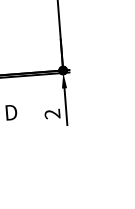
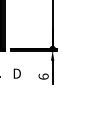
text: (52, 113) -> (43, 76), 2 -> 6

